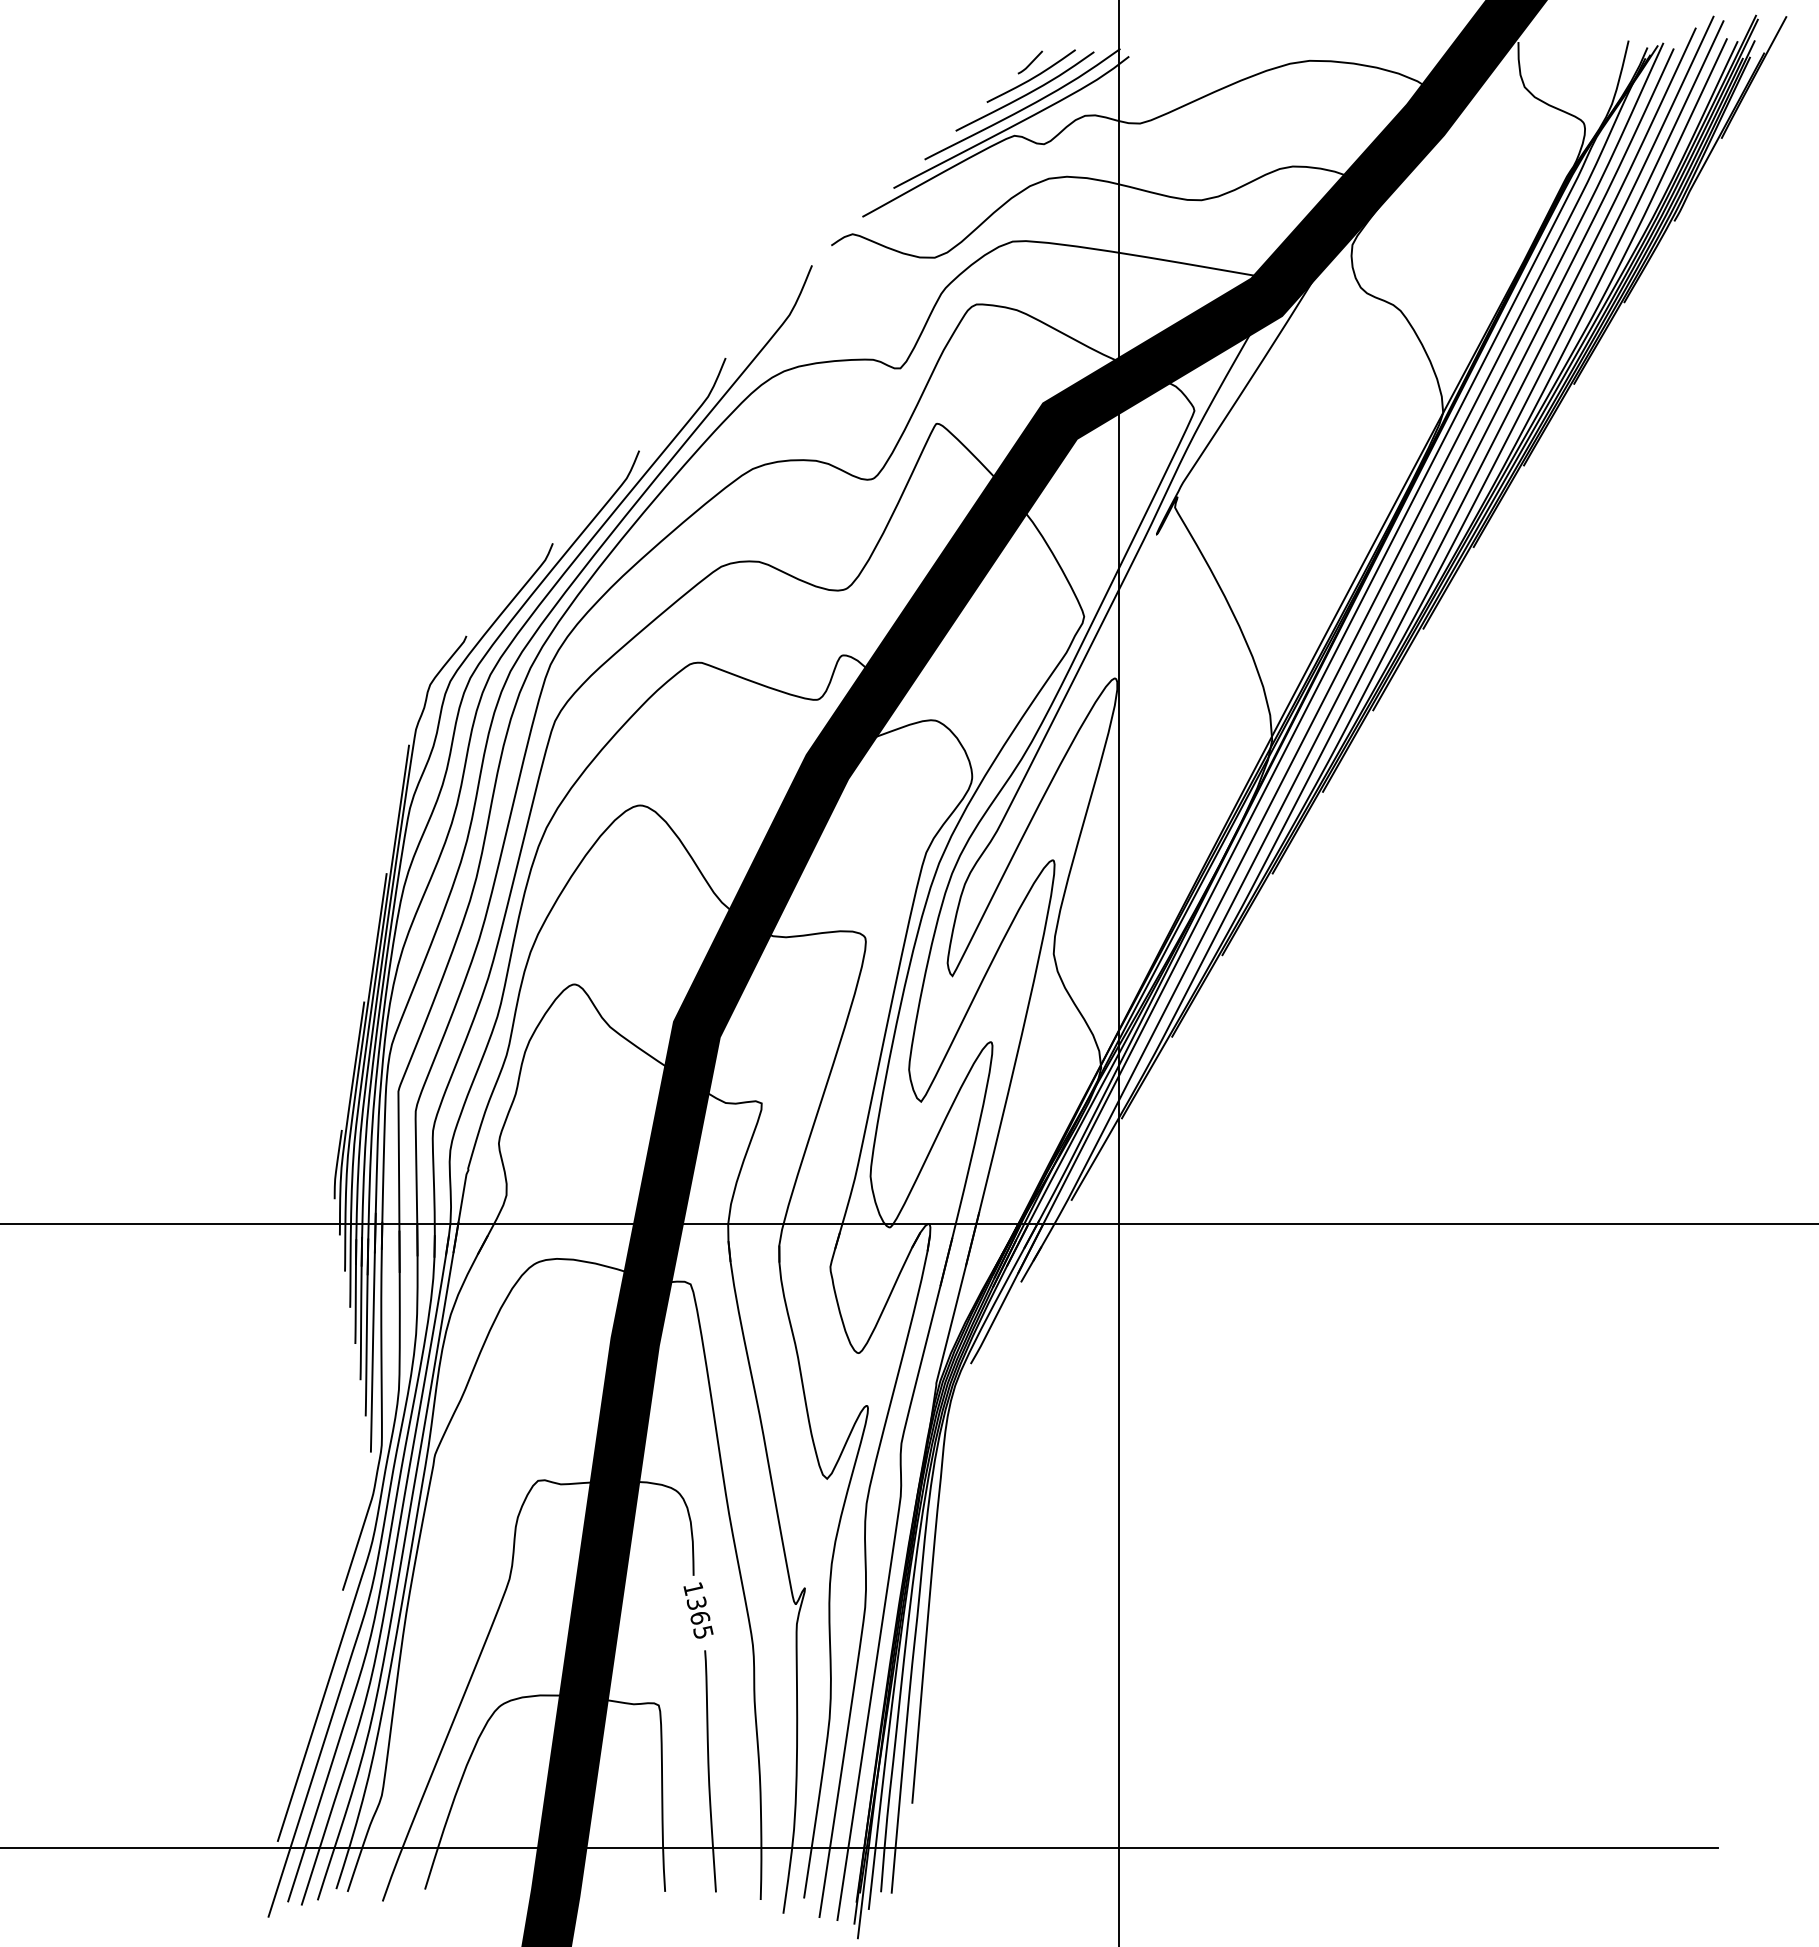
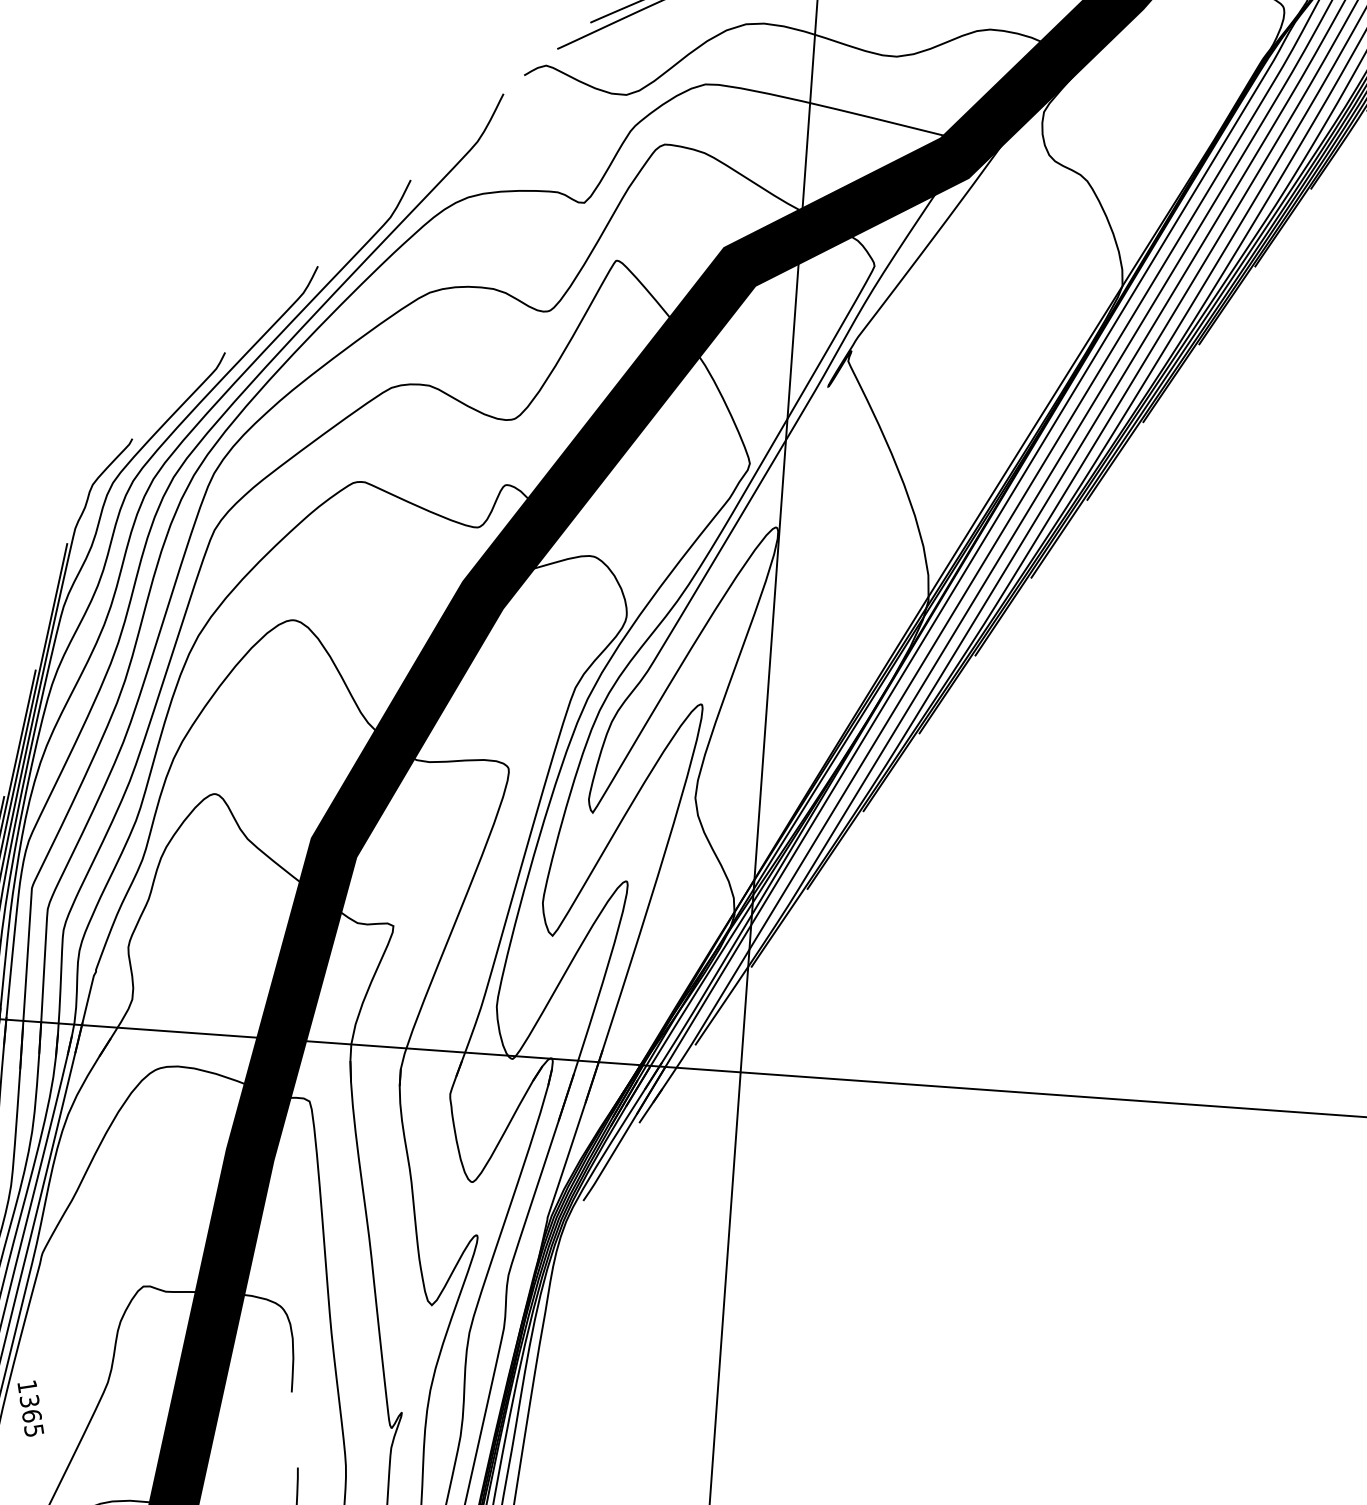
text: (698, 1610) -> (30, 1408), moved

